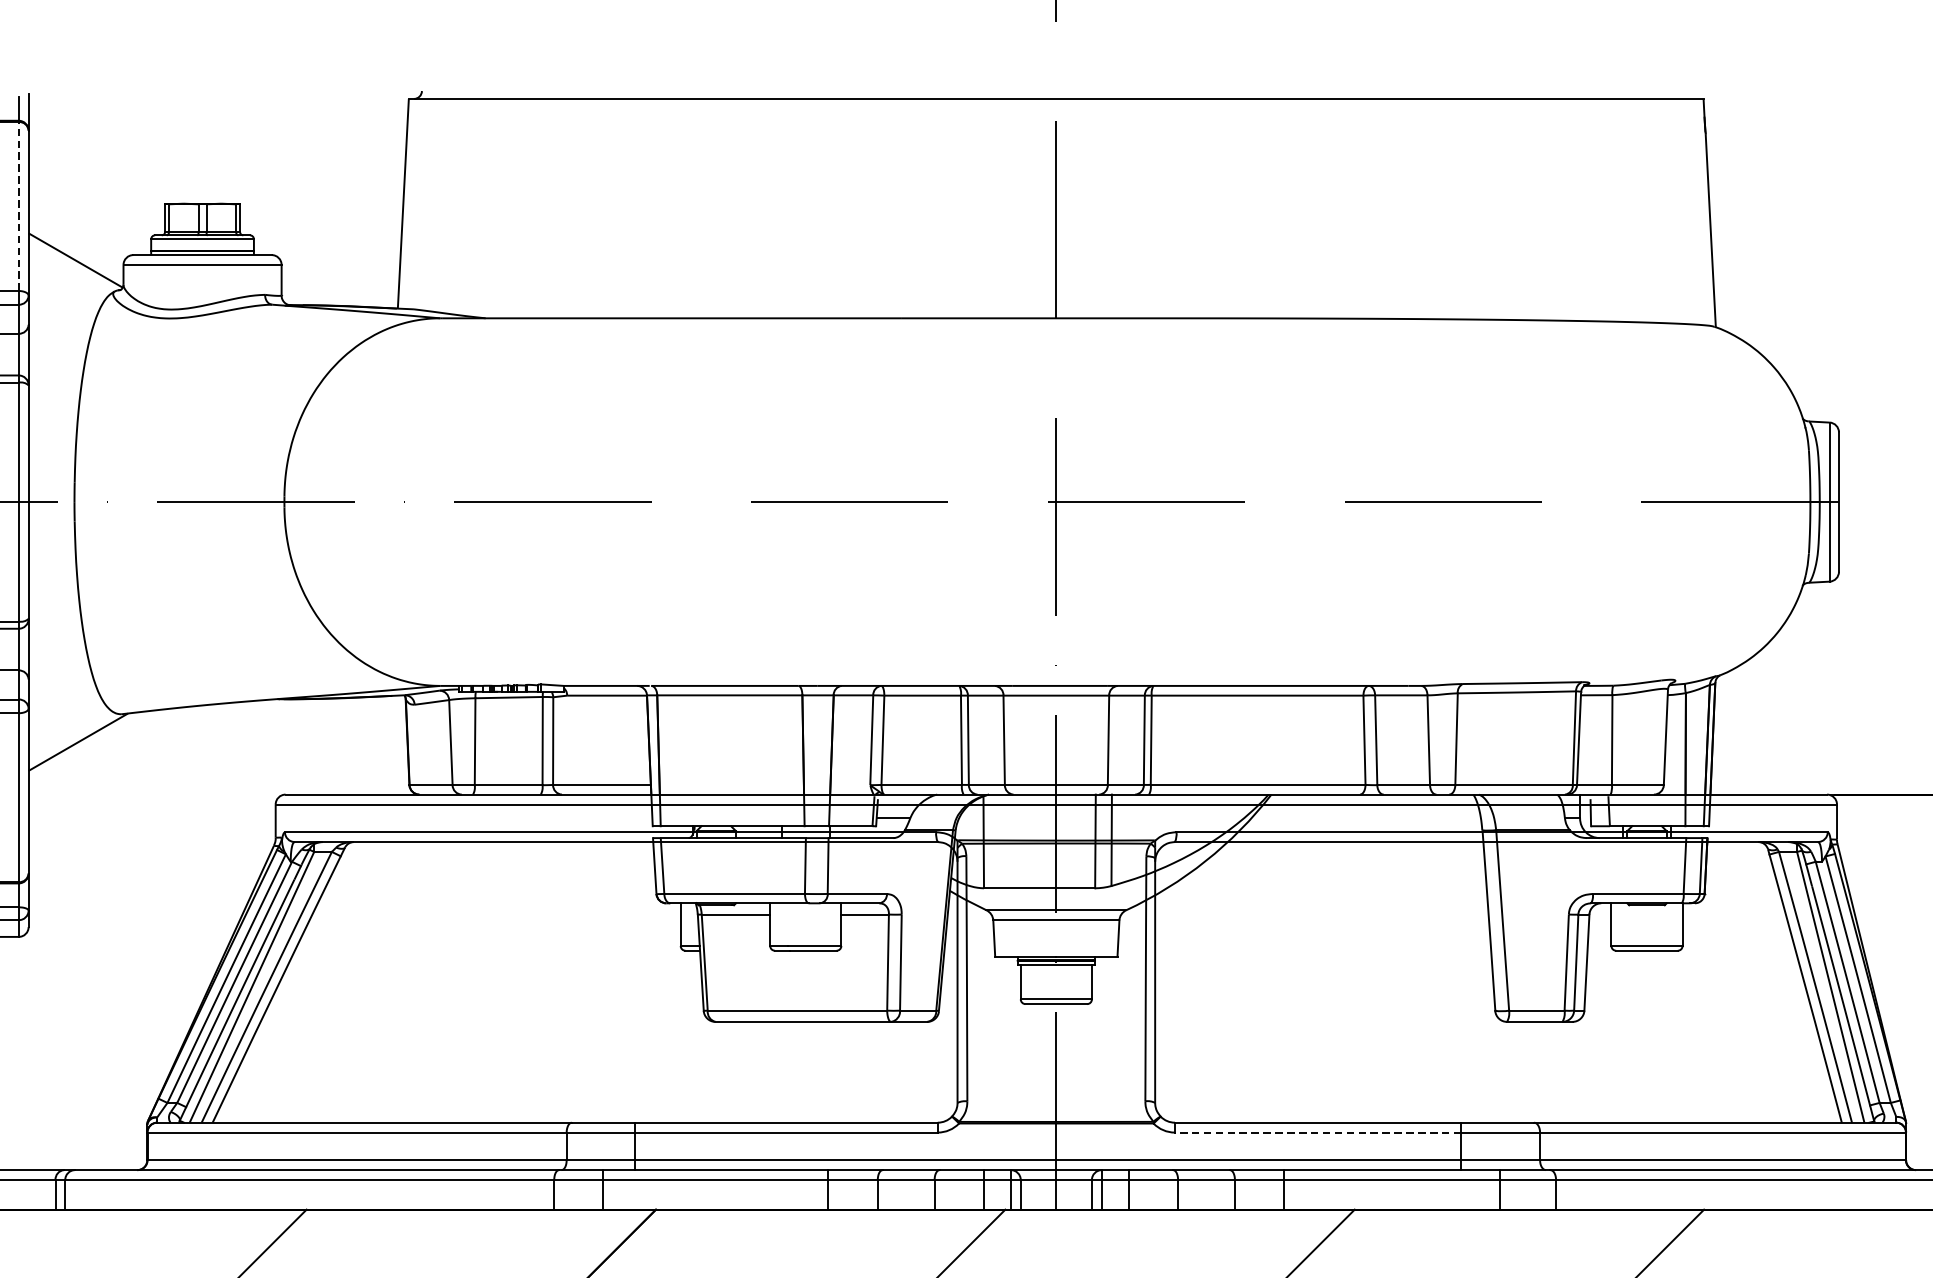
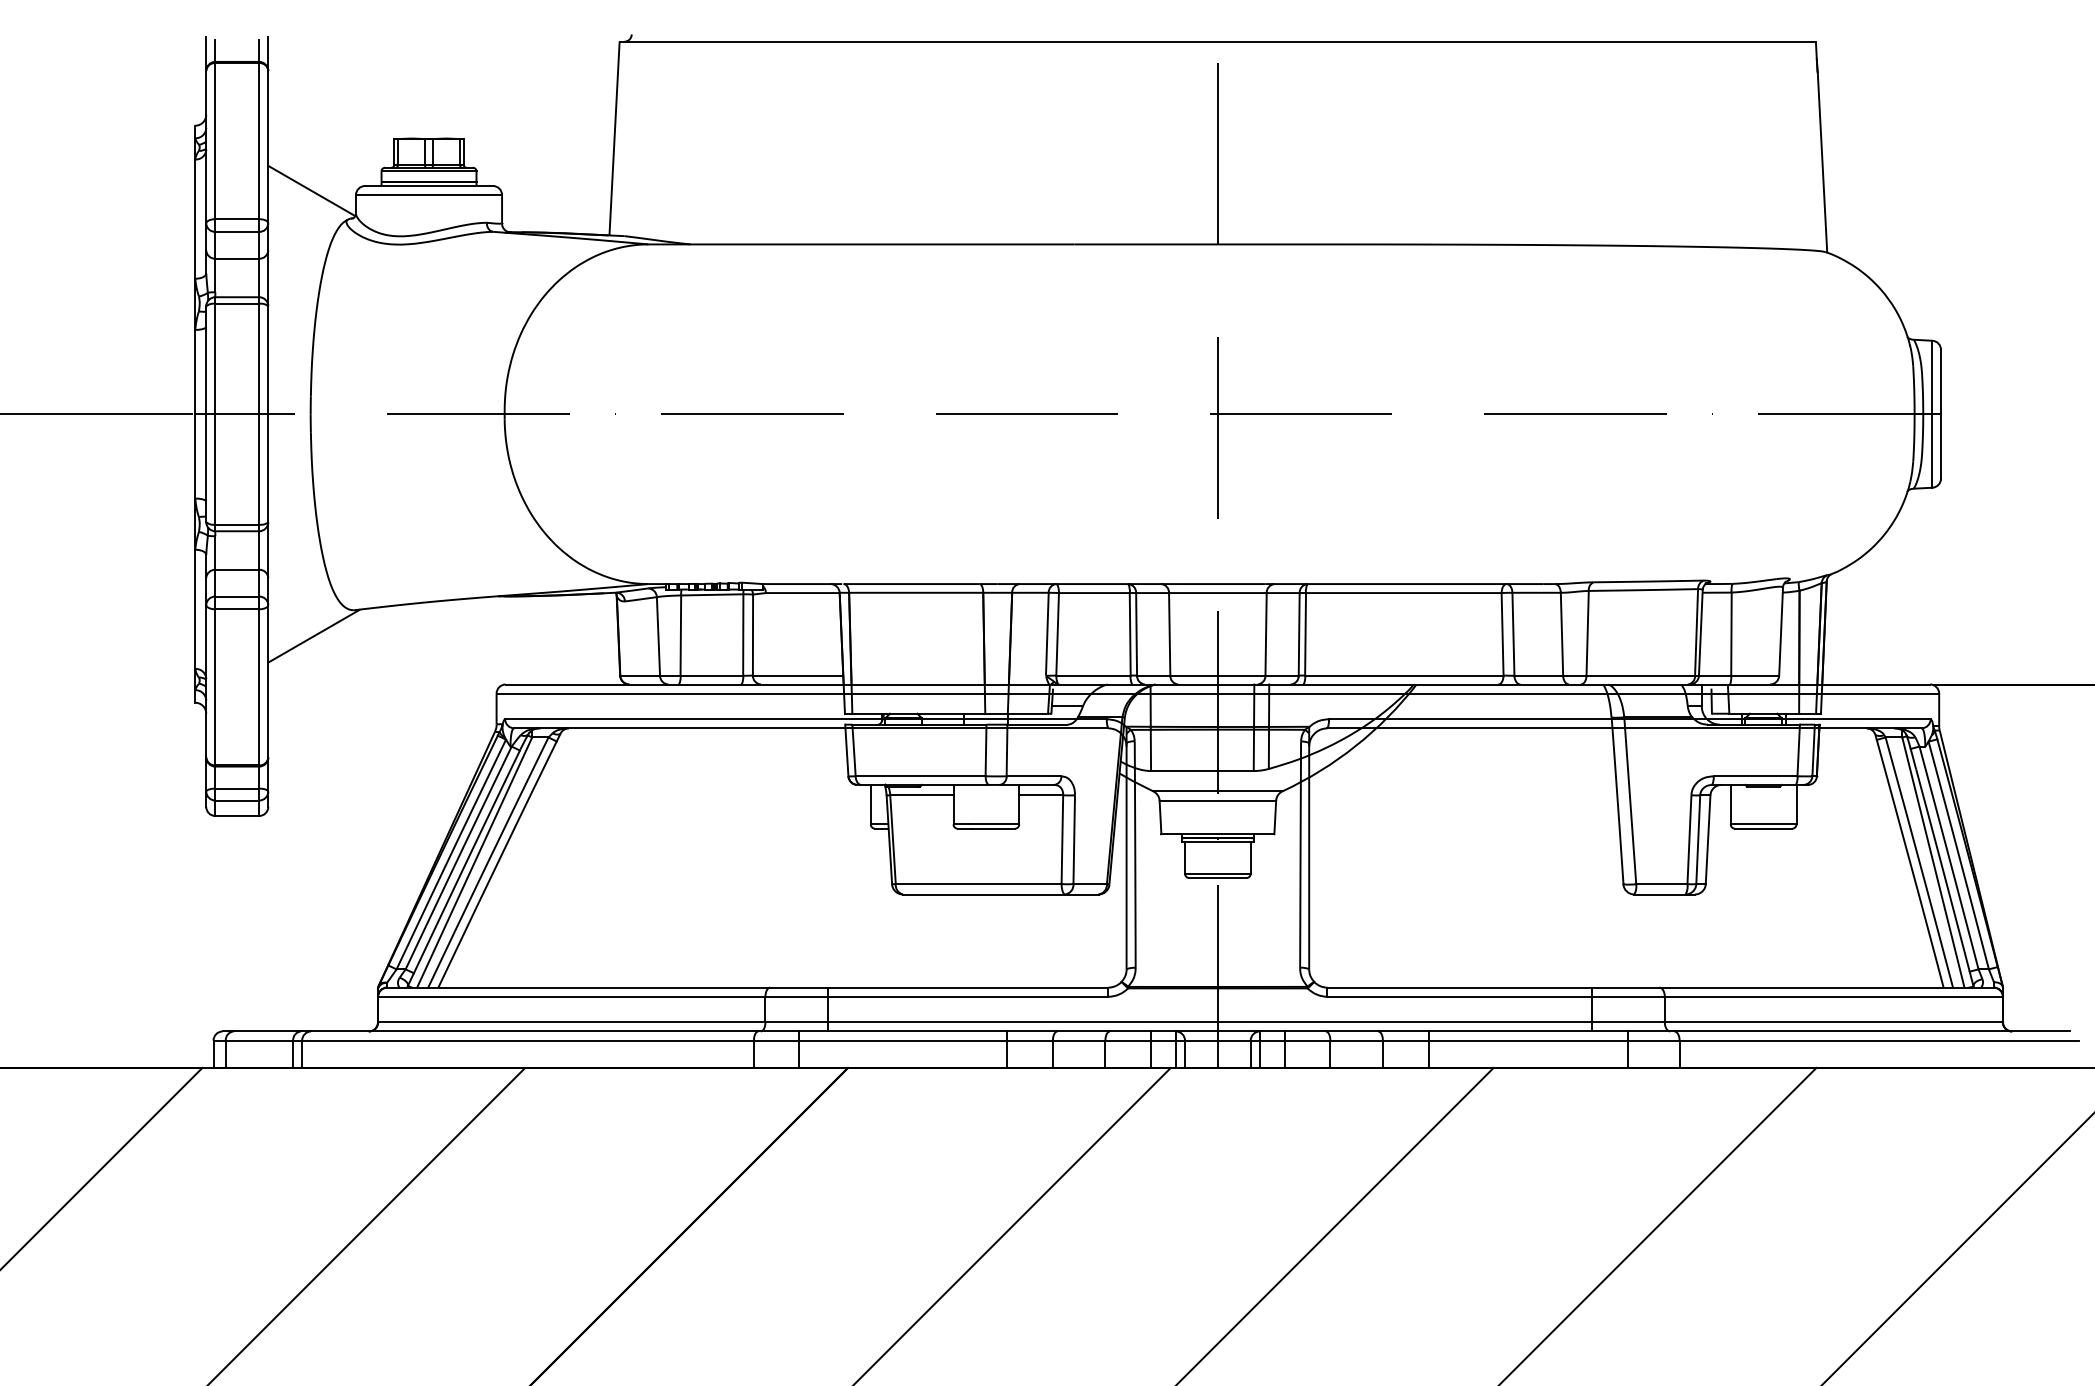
line: (19, 205) -> (259, 140), dashed -> solid
line: (1317, 1132) -> (1459, 996), dashed -> solid

